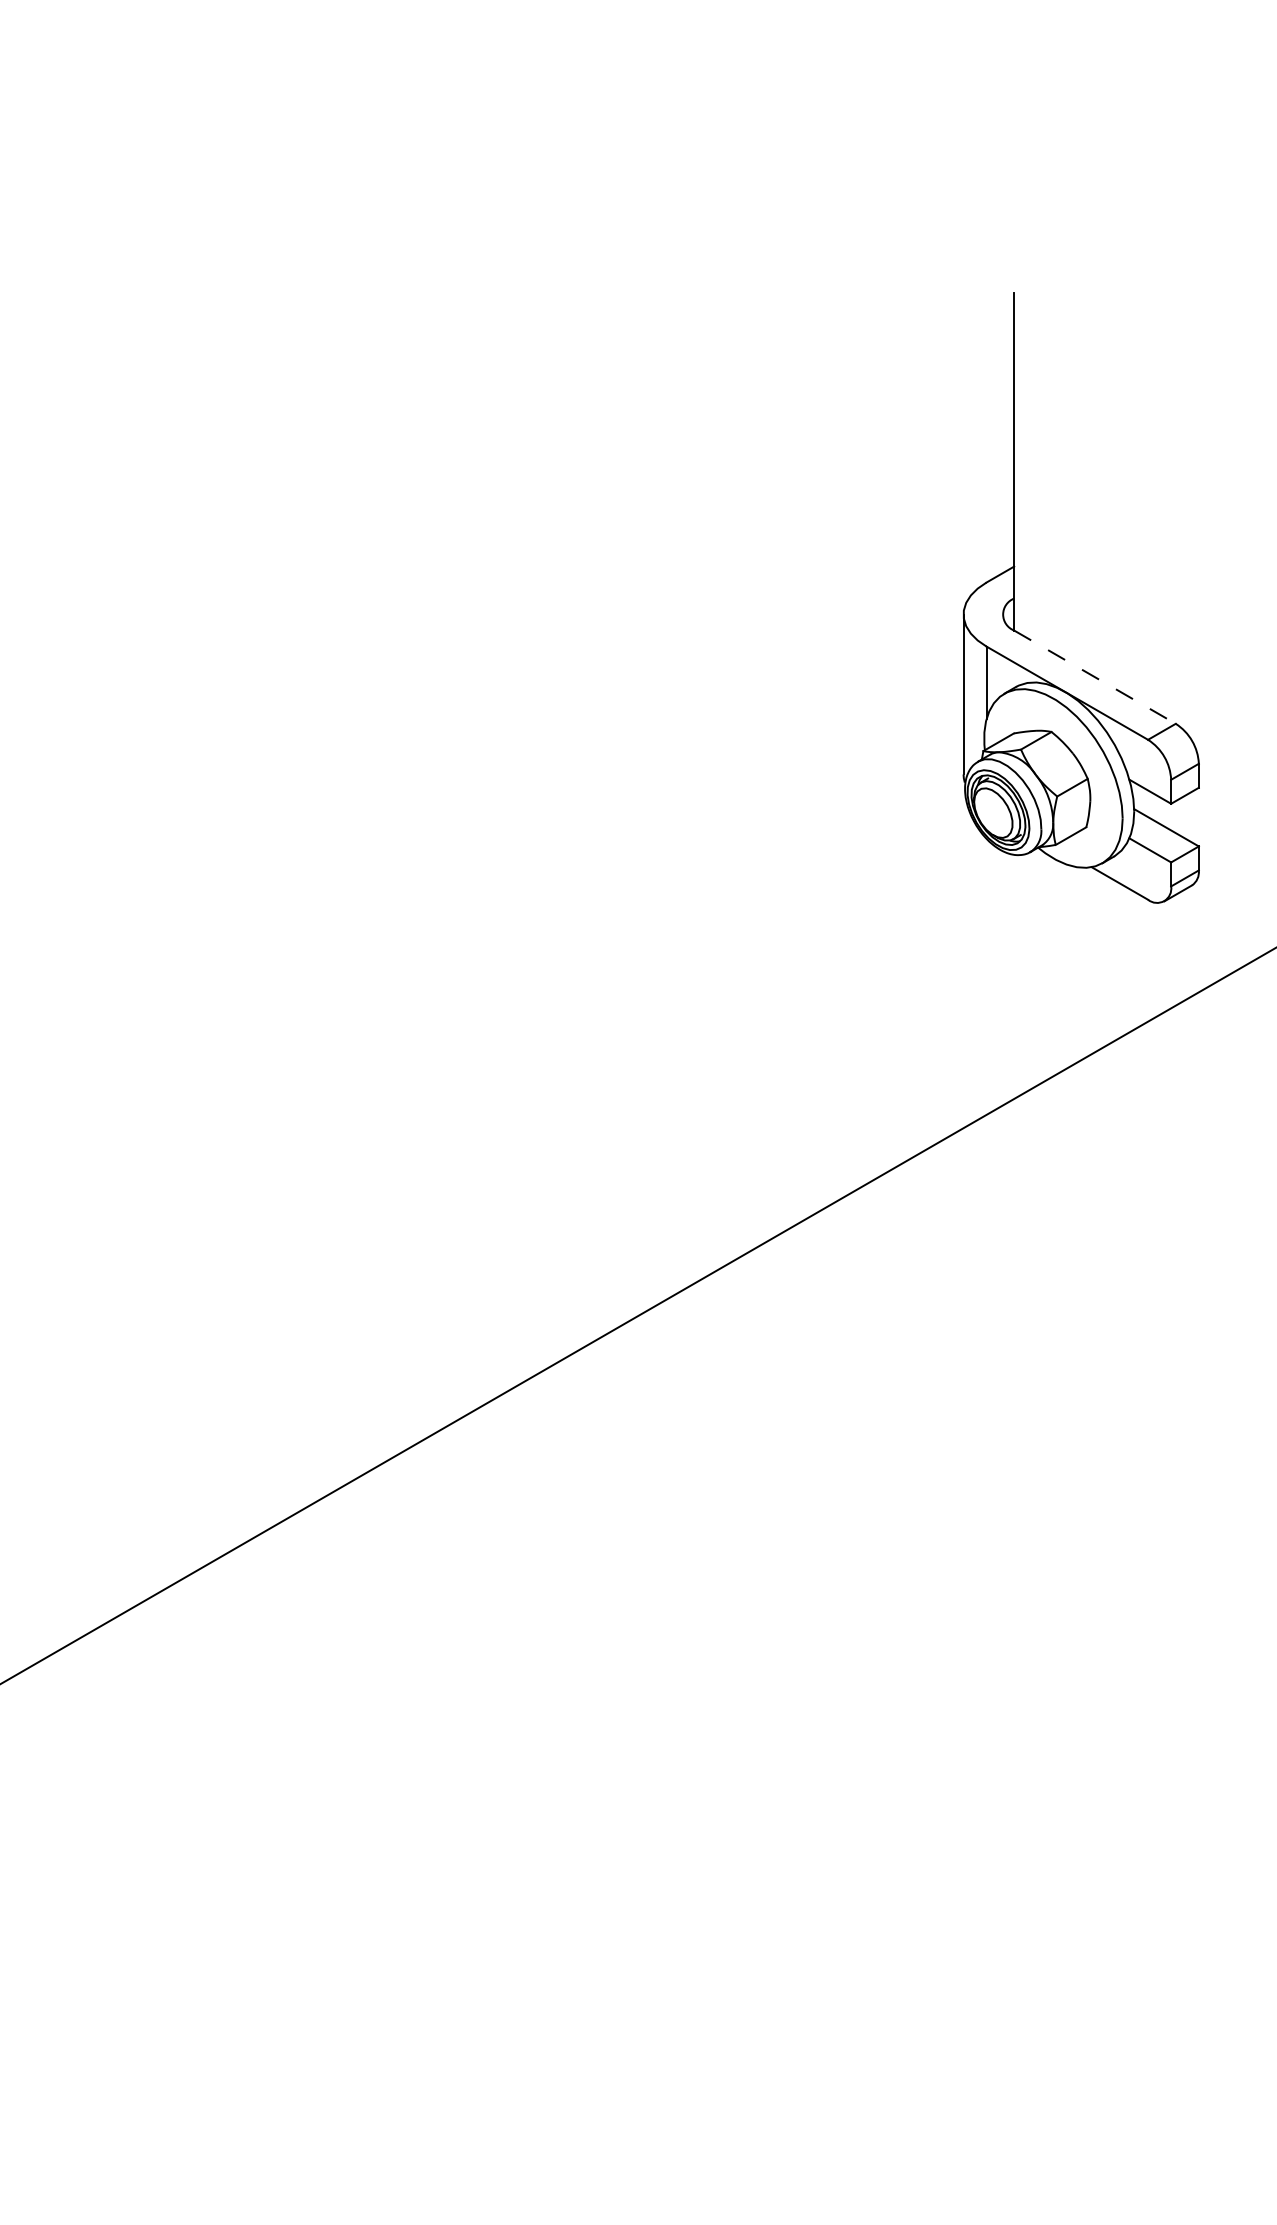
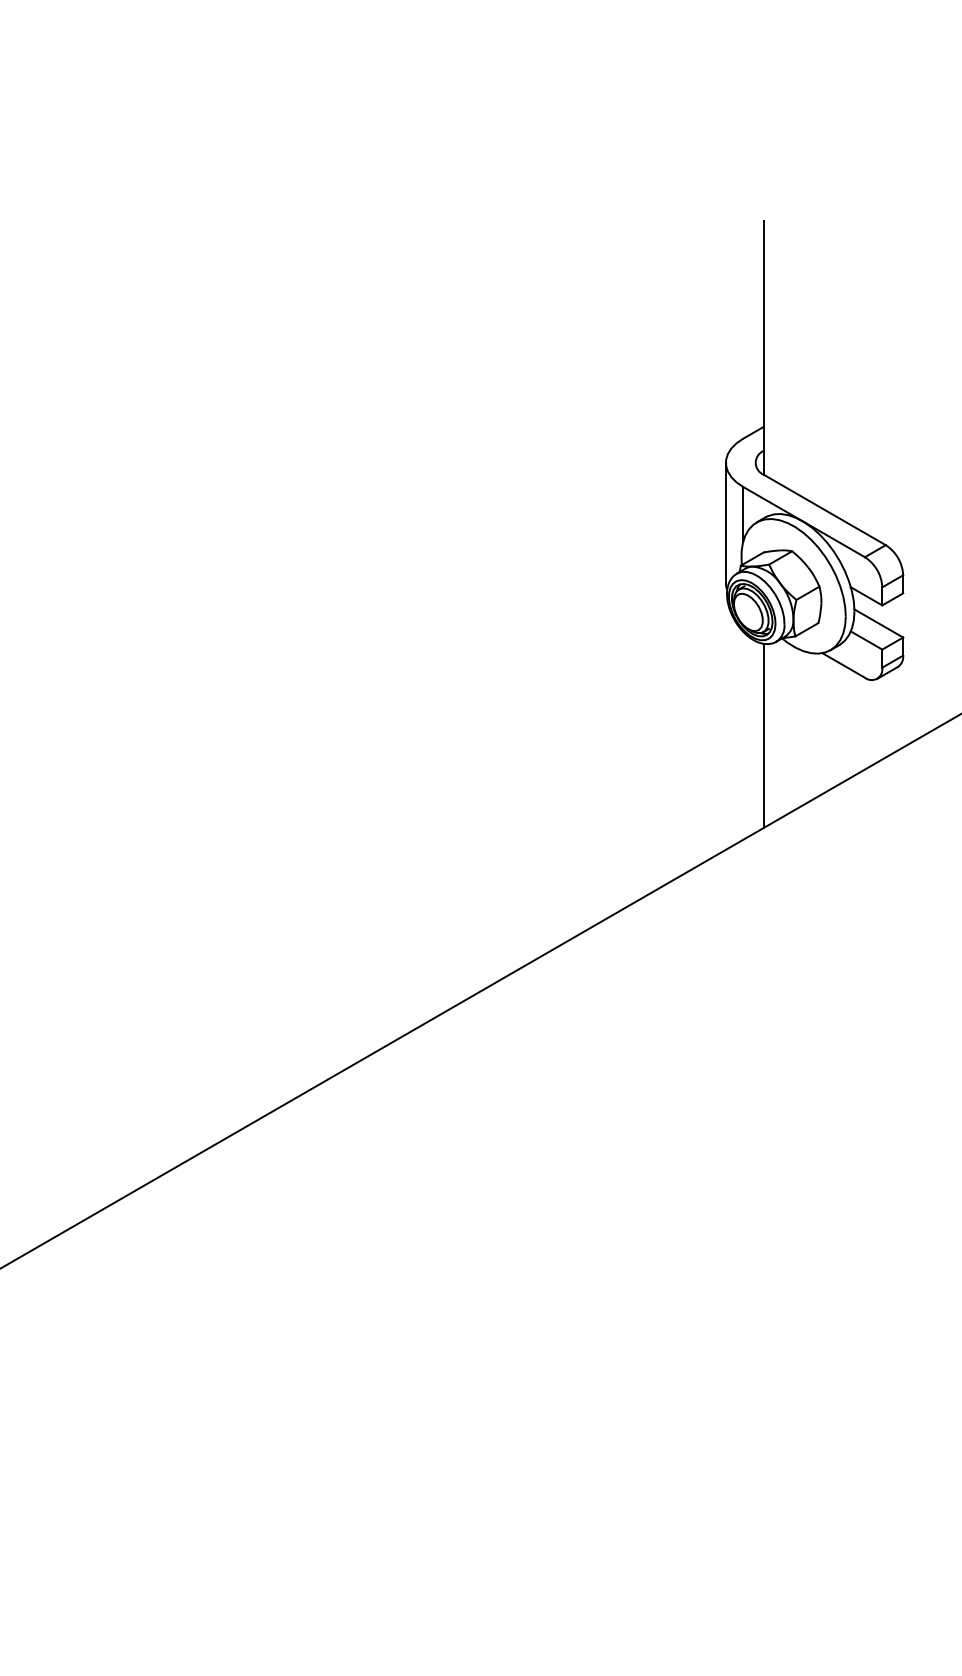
line: (1095, 677) -> (825, 510), dashed -> solid
line: (1014, 976) -> (764, 735), added

